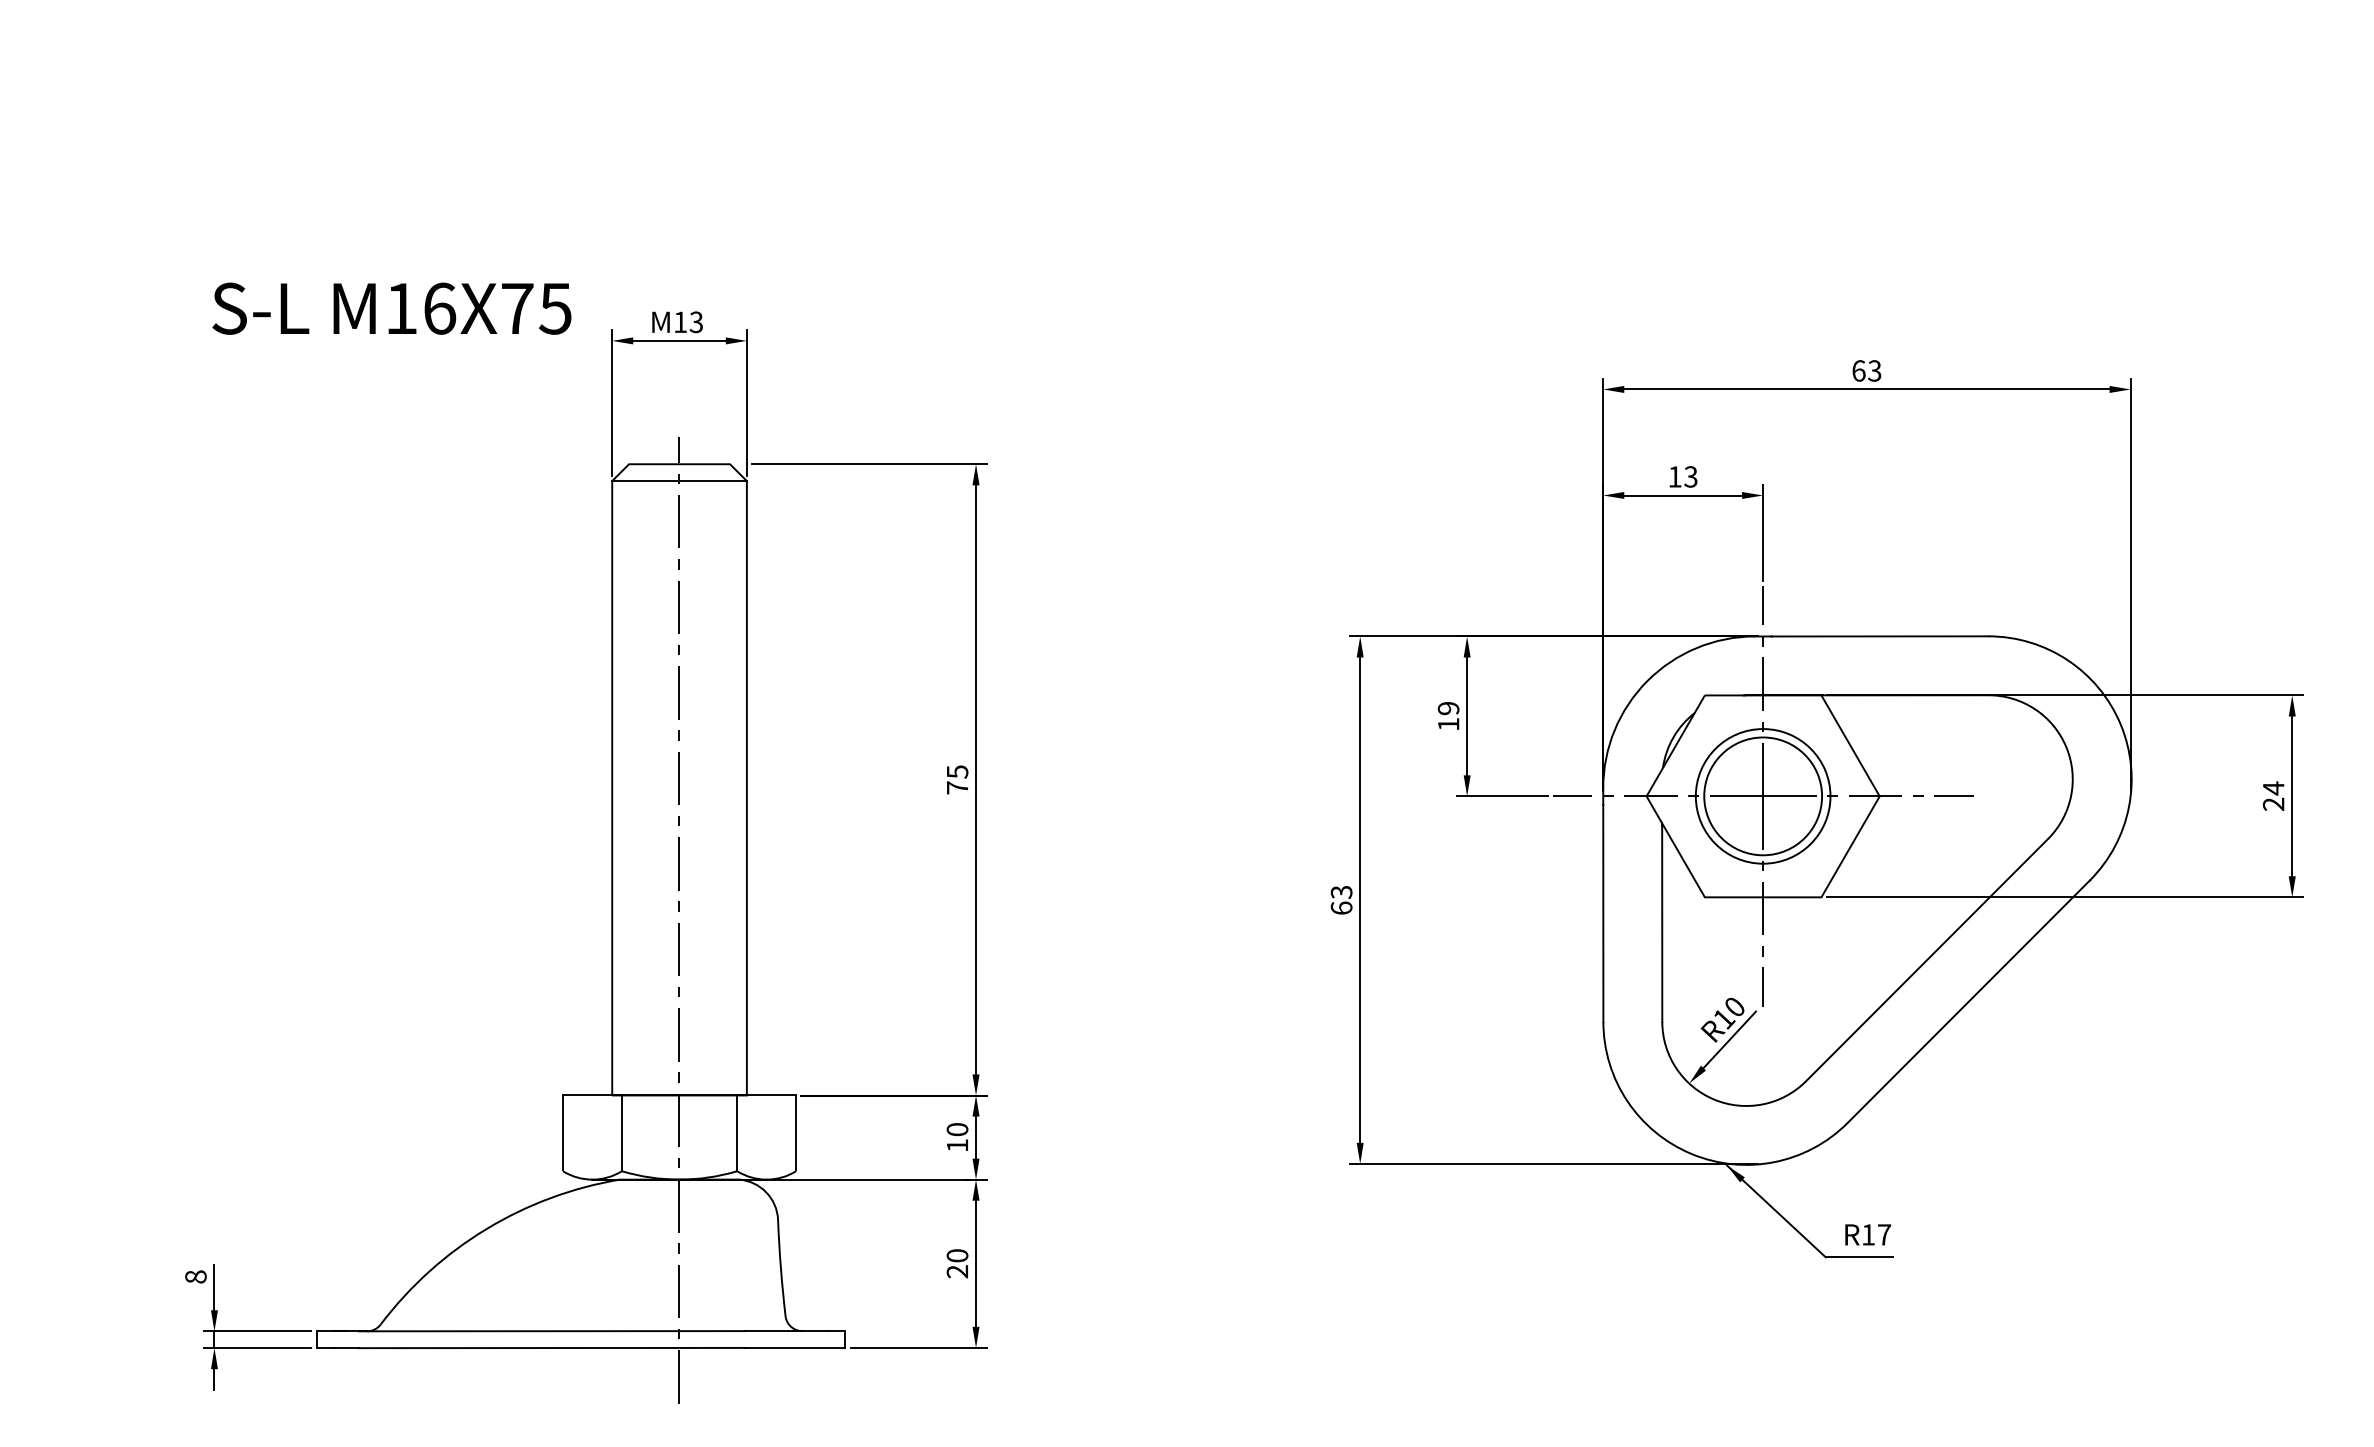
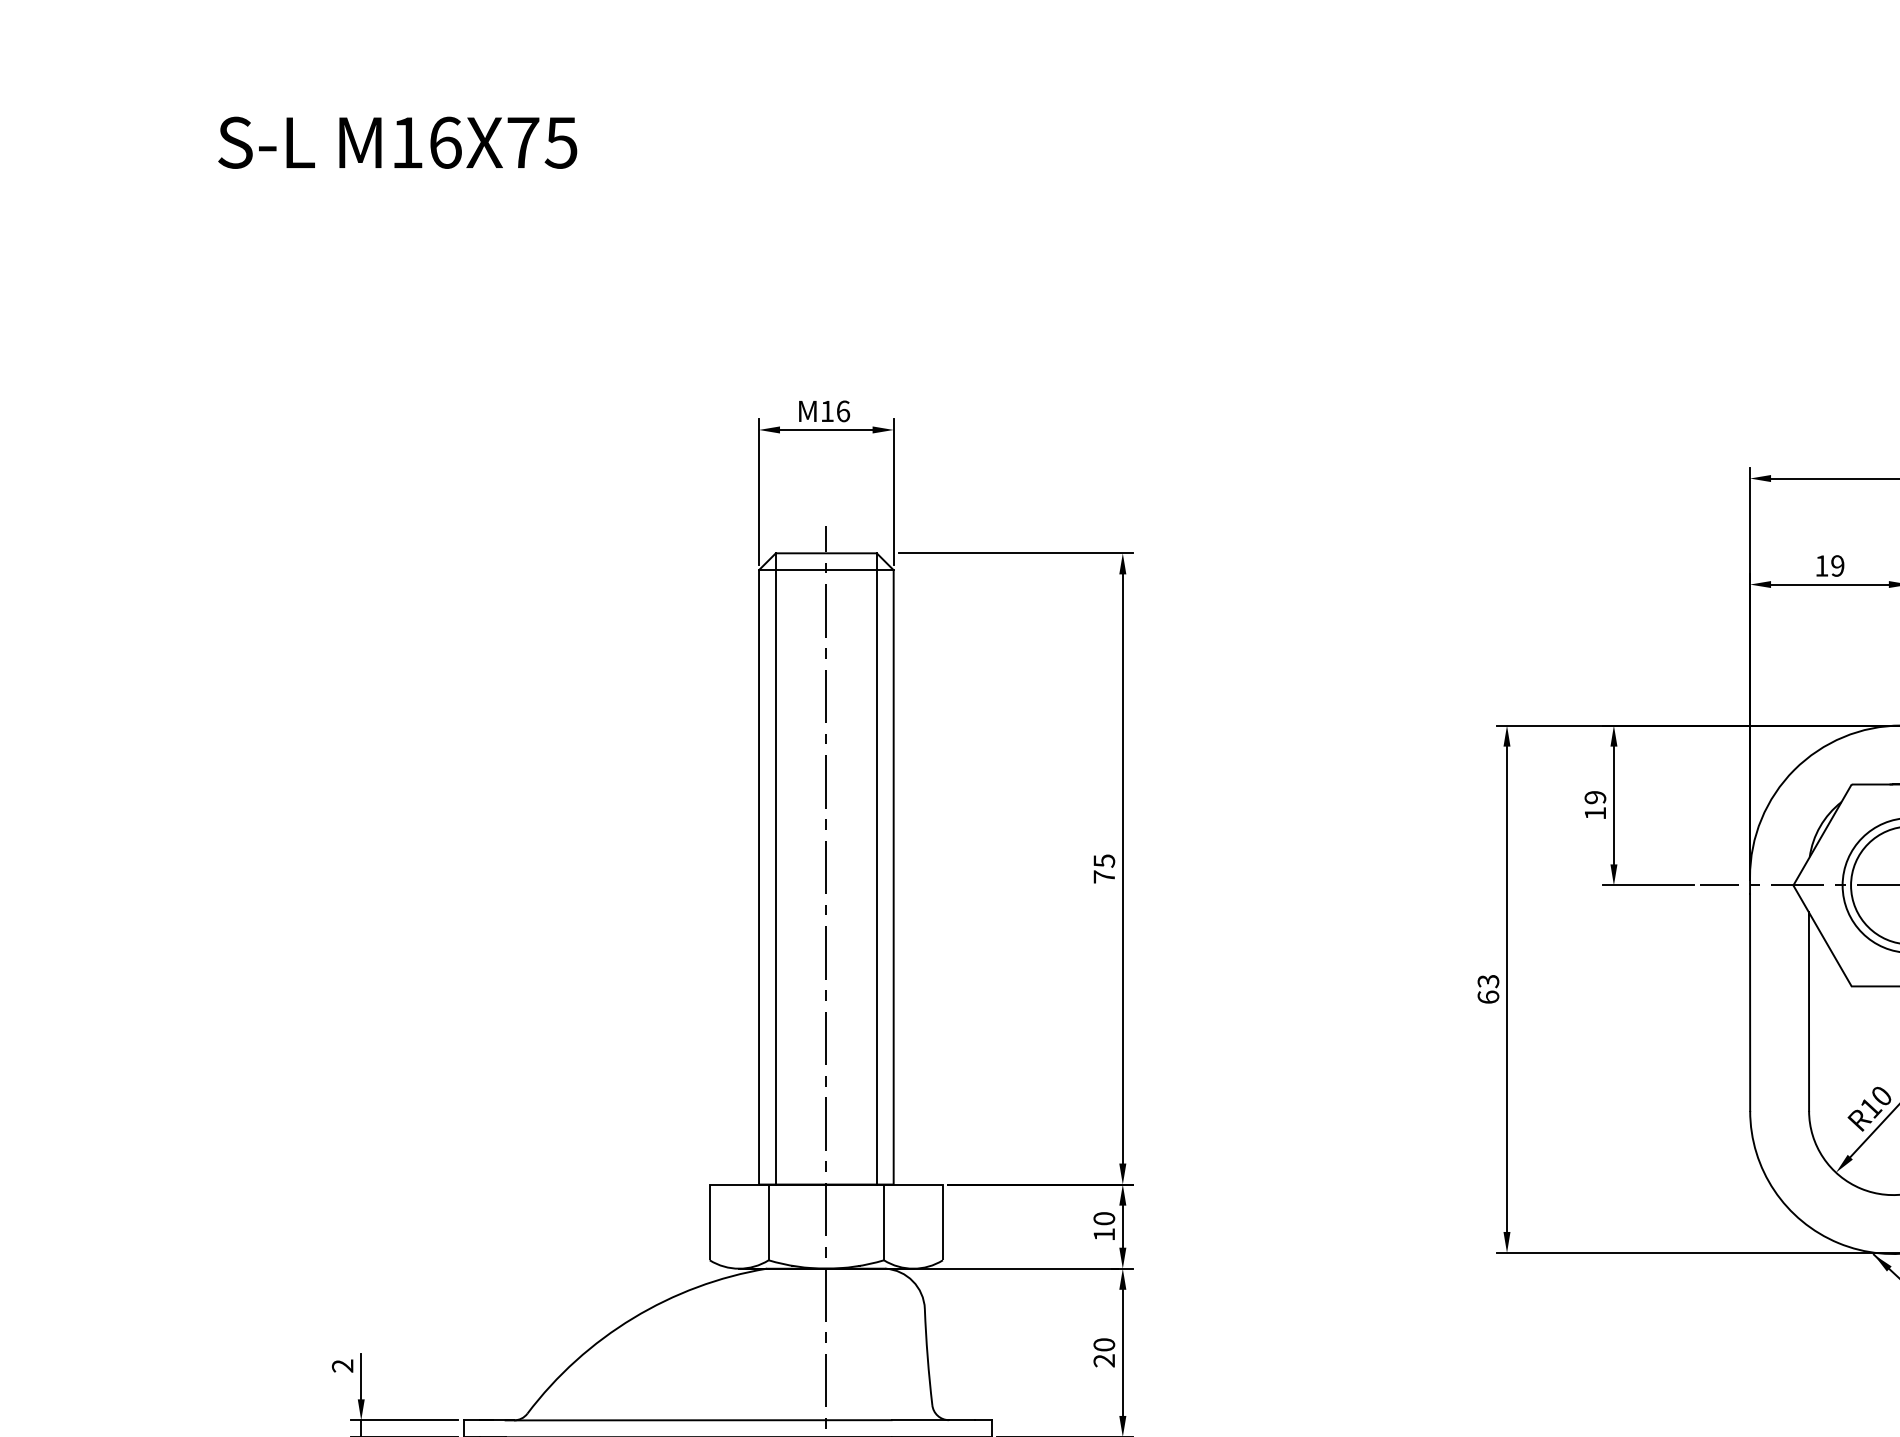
text: (391, 308) -> (397, 142), moved
text: (696, 322) -> (843, 411), 13 -> 16
text: (1690, 476) -> (1837, 565), 13 -> 19
line: (629, 779) -> (776, 868), added
line: (730, 779) -> (877, 868), added
text: (195, 1276) -> (342, 1365), 8 -> 2

